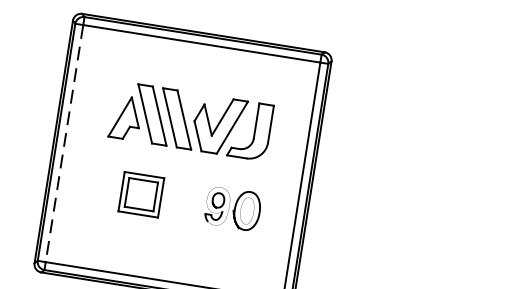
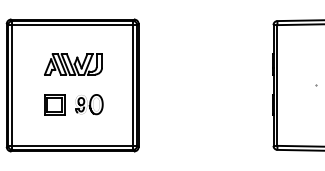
part: (191, 121) -> (73, 64), size x0.71
line: (64, 143) -> (12, 85), dashed -> solid
part: (233, 208) -> (89, 104), moved

